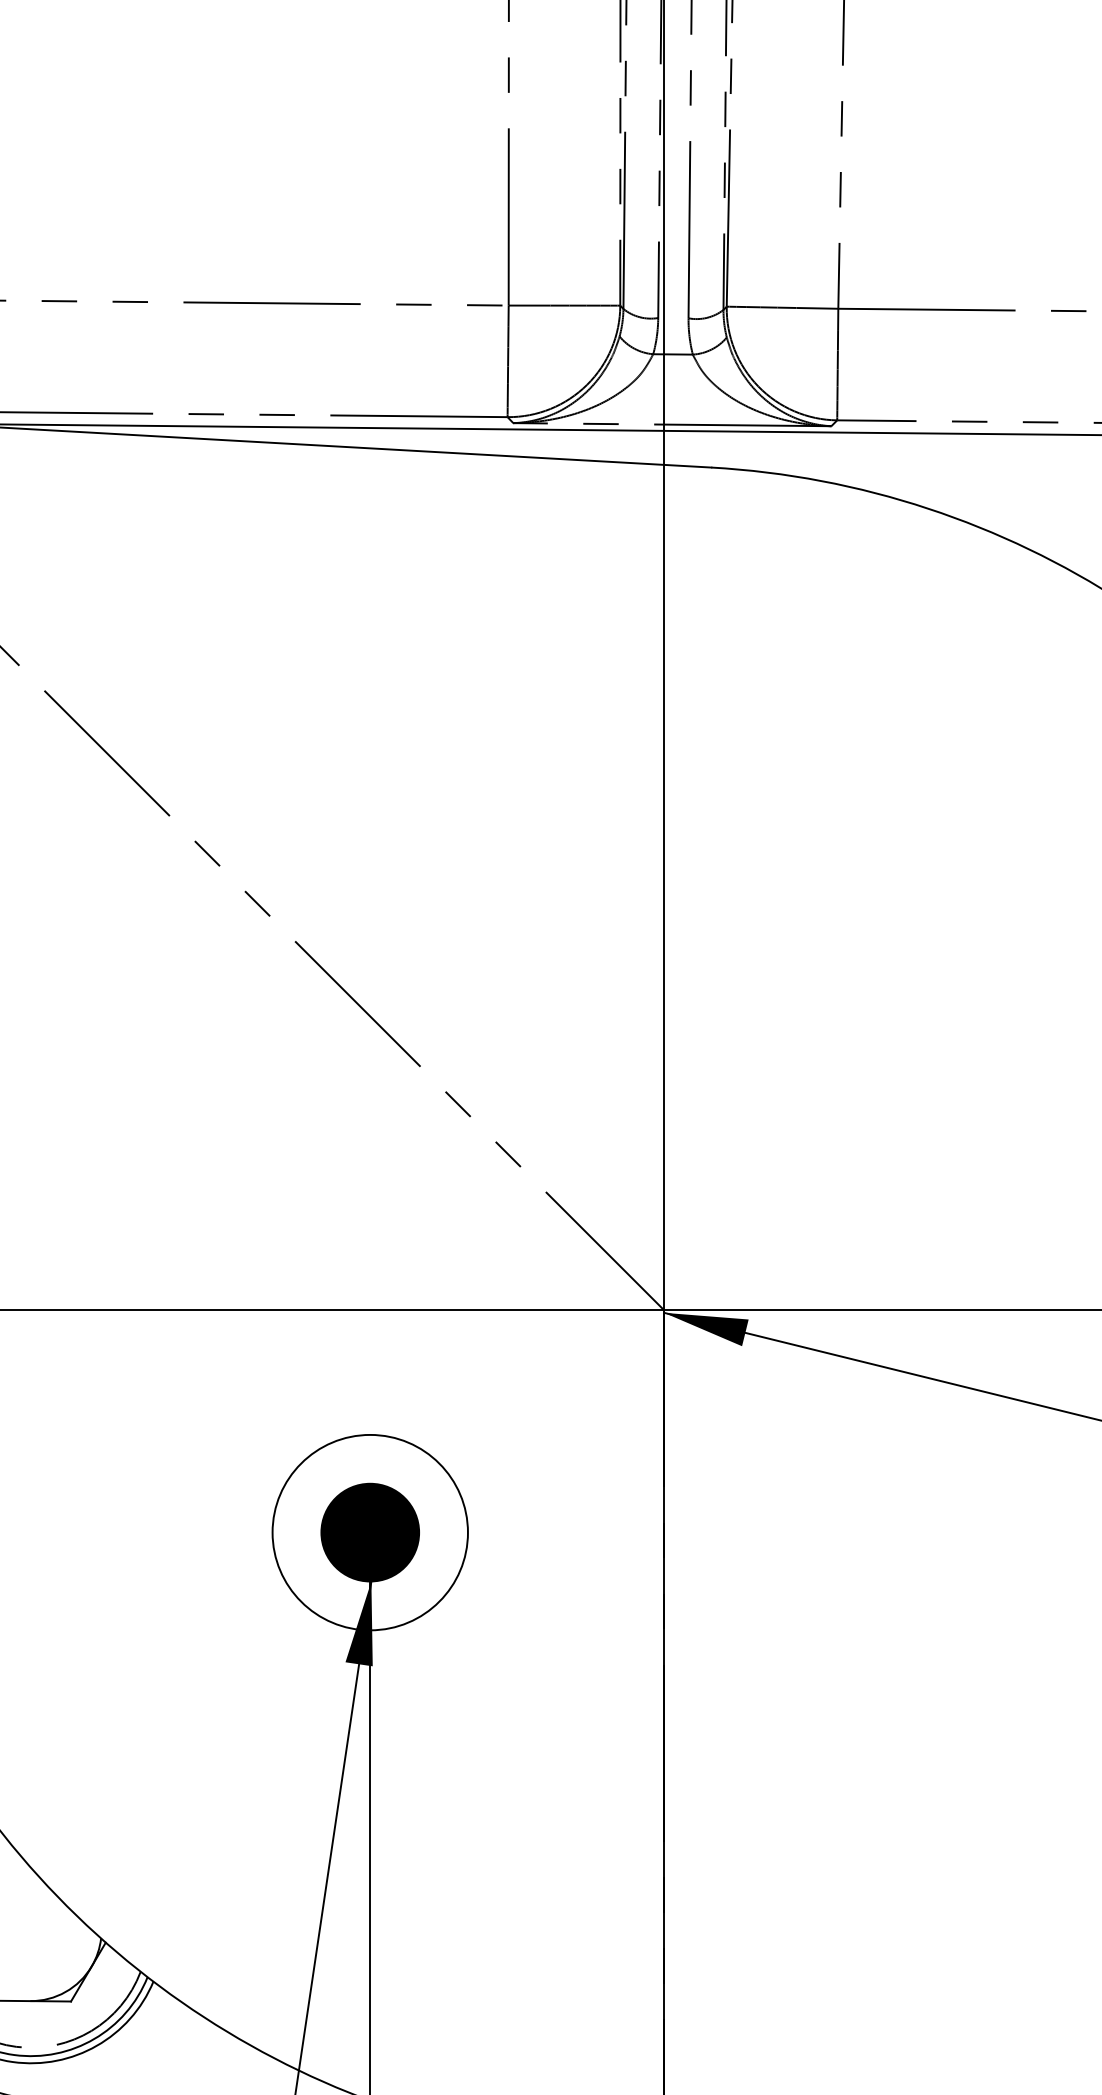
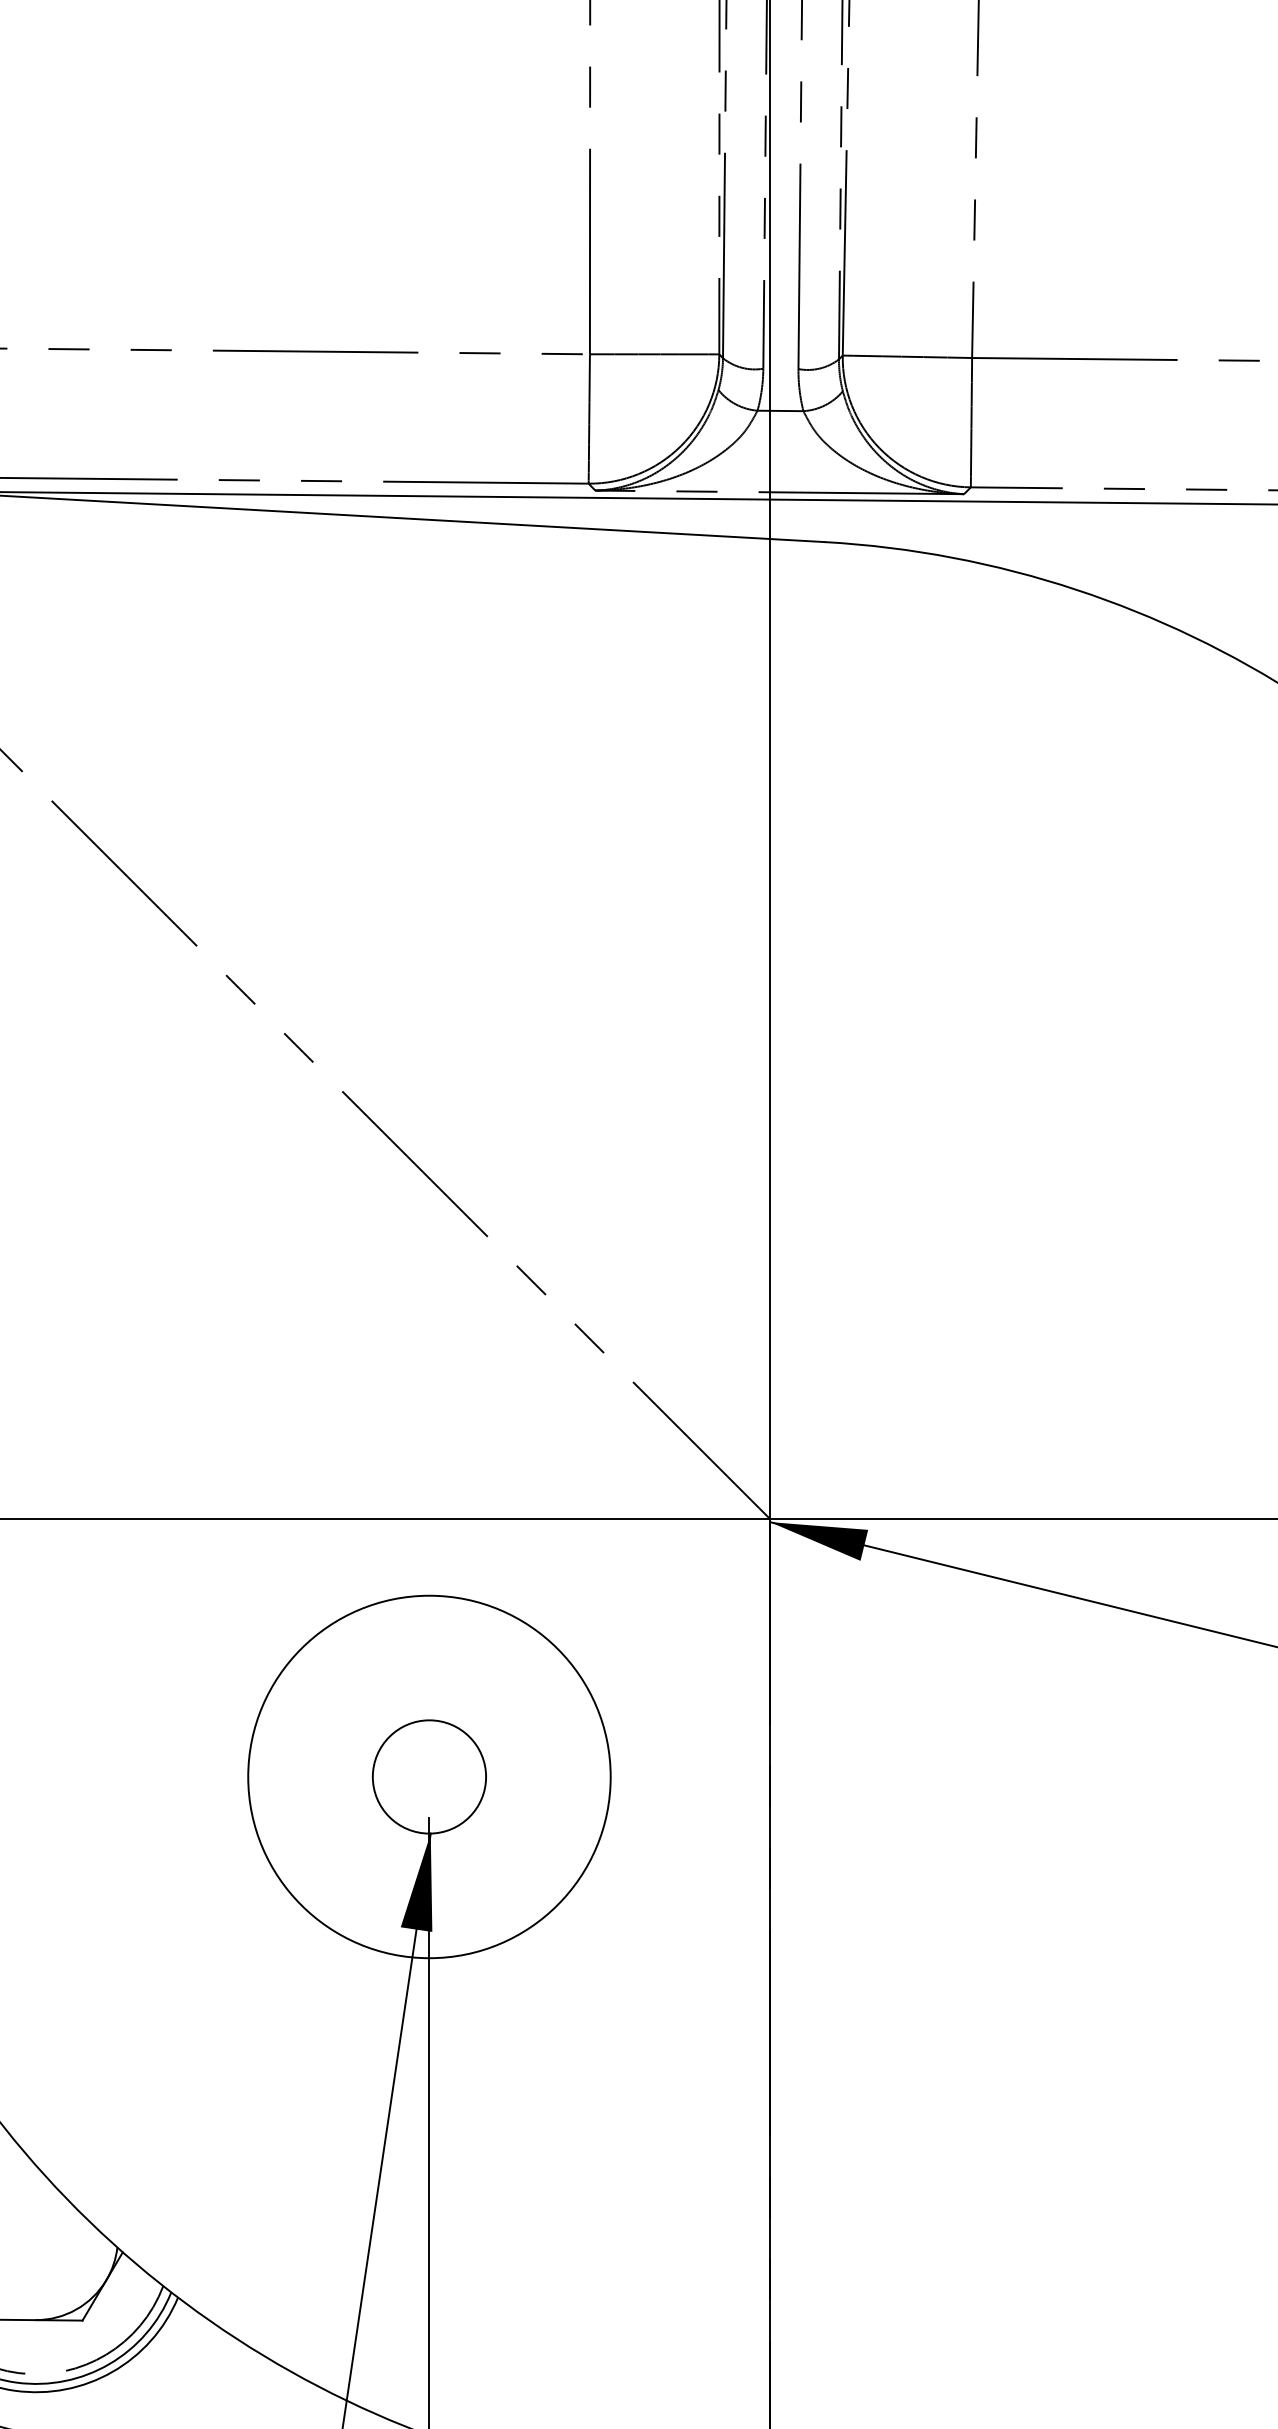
circle: (370, 1532) -> (429, 1776), size x1.6
fill: (370, 1532) -> (429, 1776), removed

